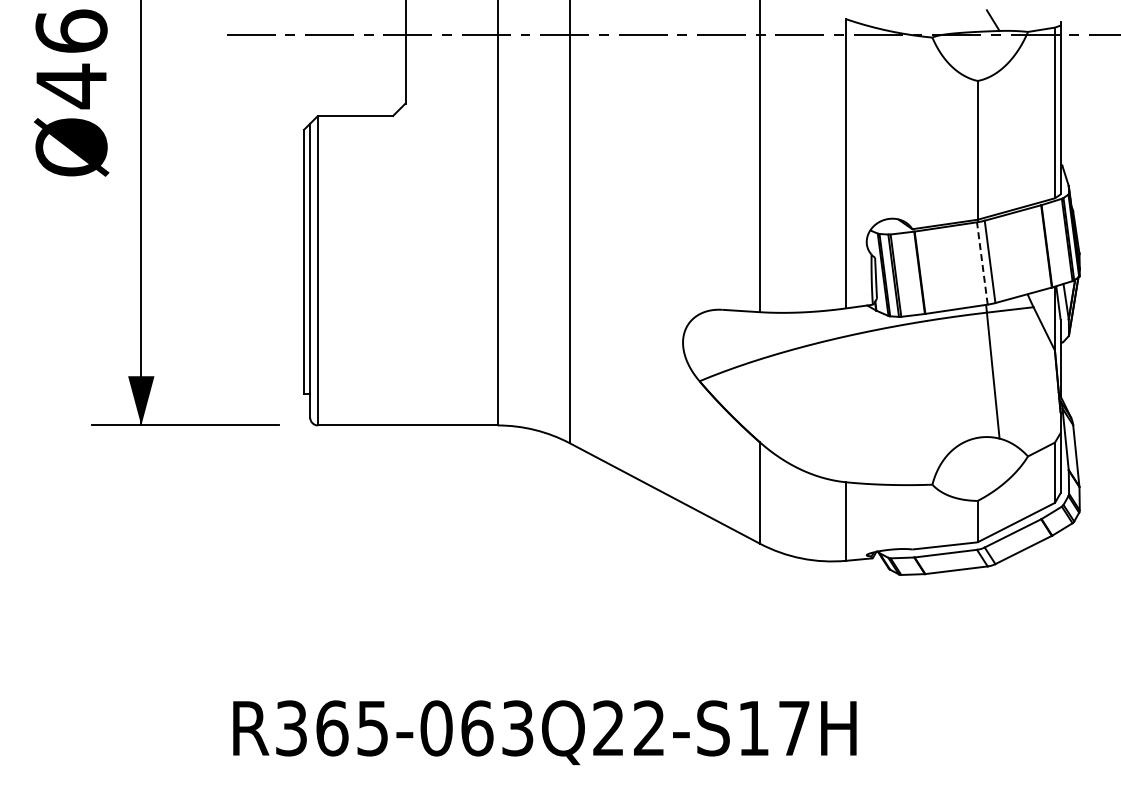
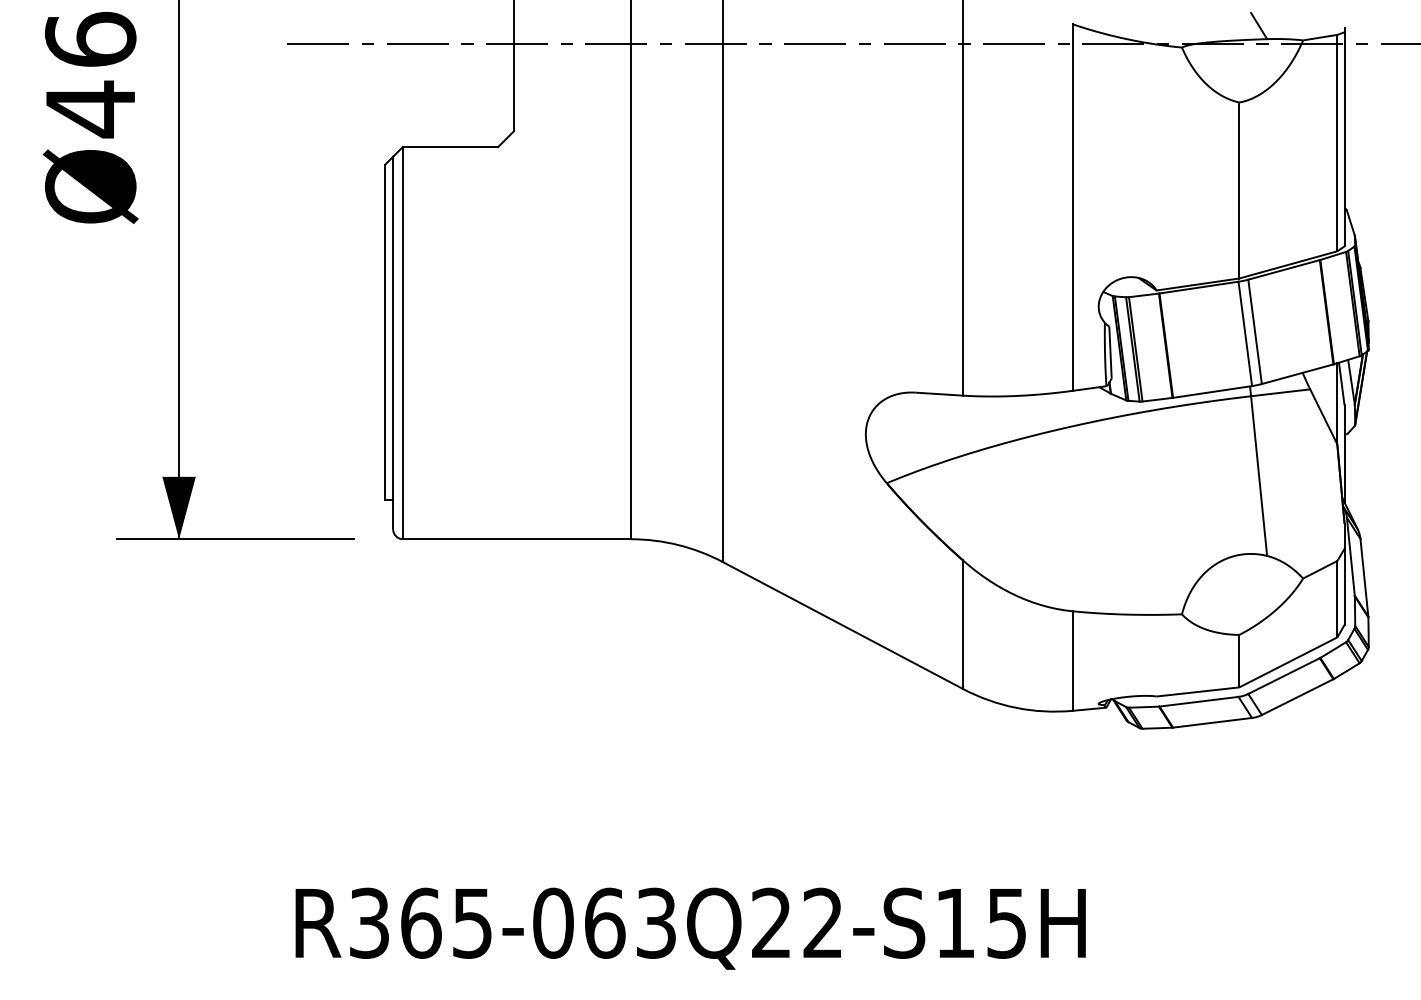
line: (982, 263) -> (1245, 333), dashed -> solid
text: (794, 728) -> (1007, 923), R365-063Q22-S17H -> R365-063Q22-S15H

